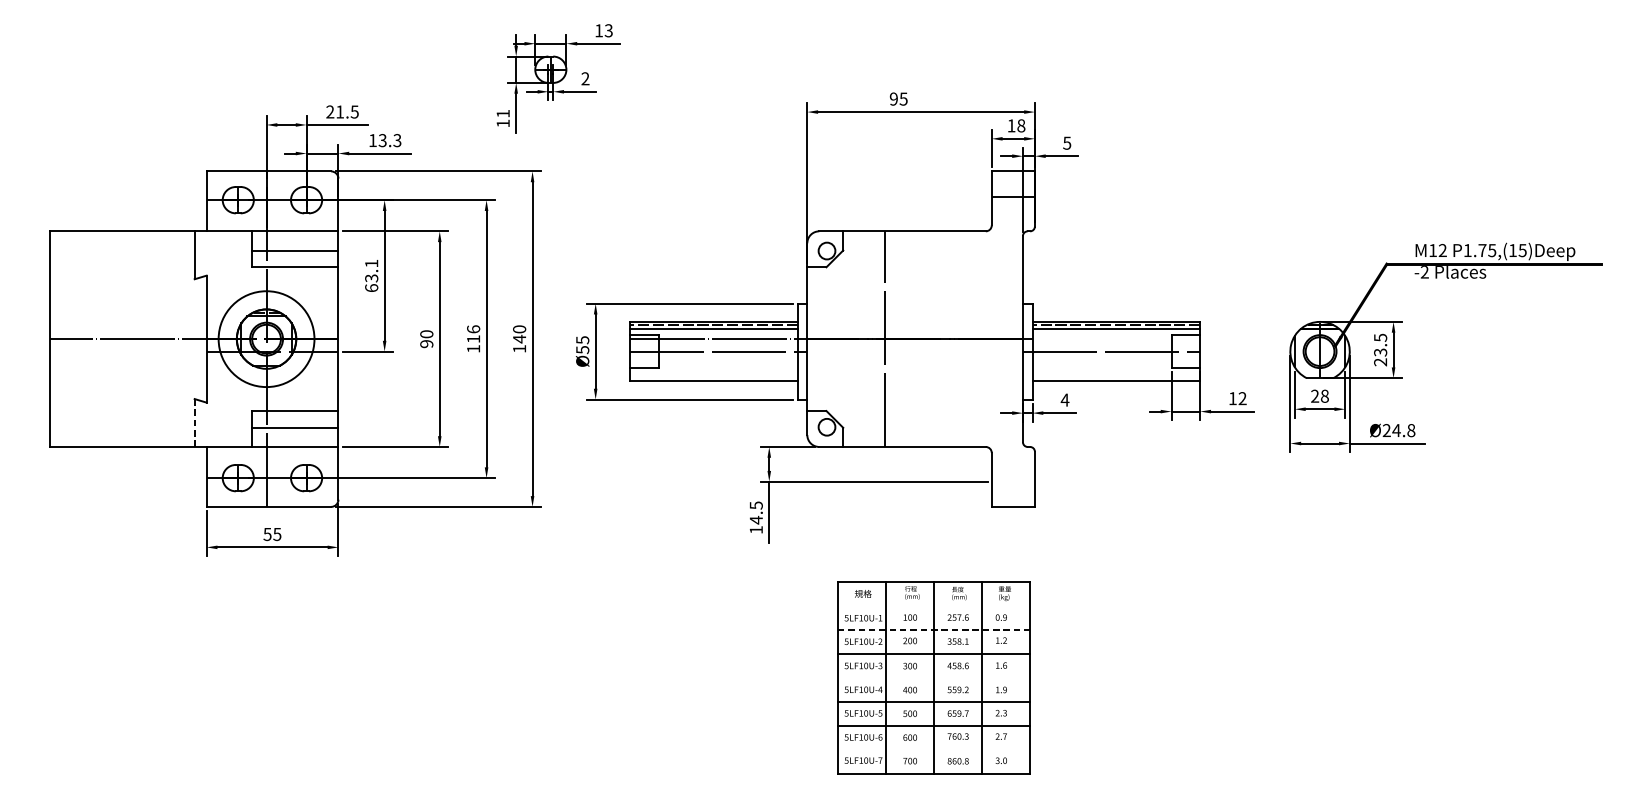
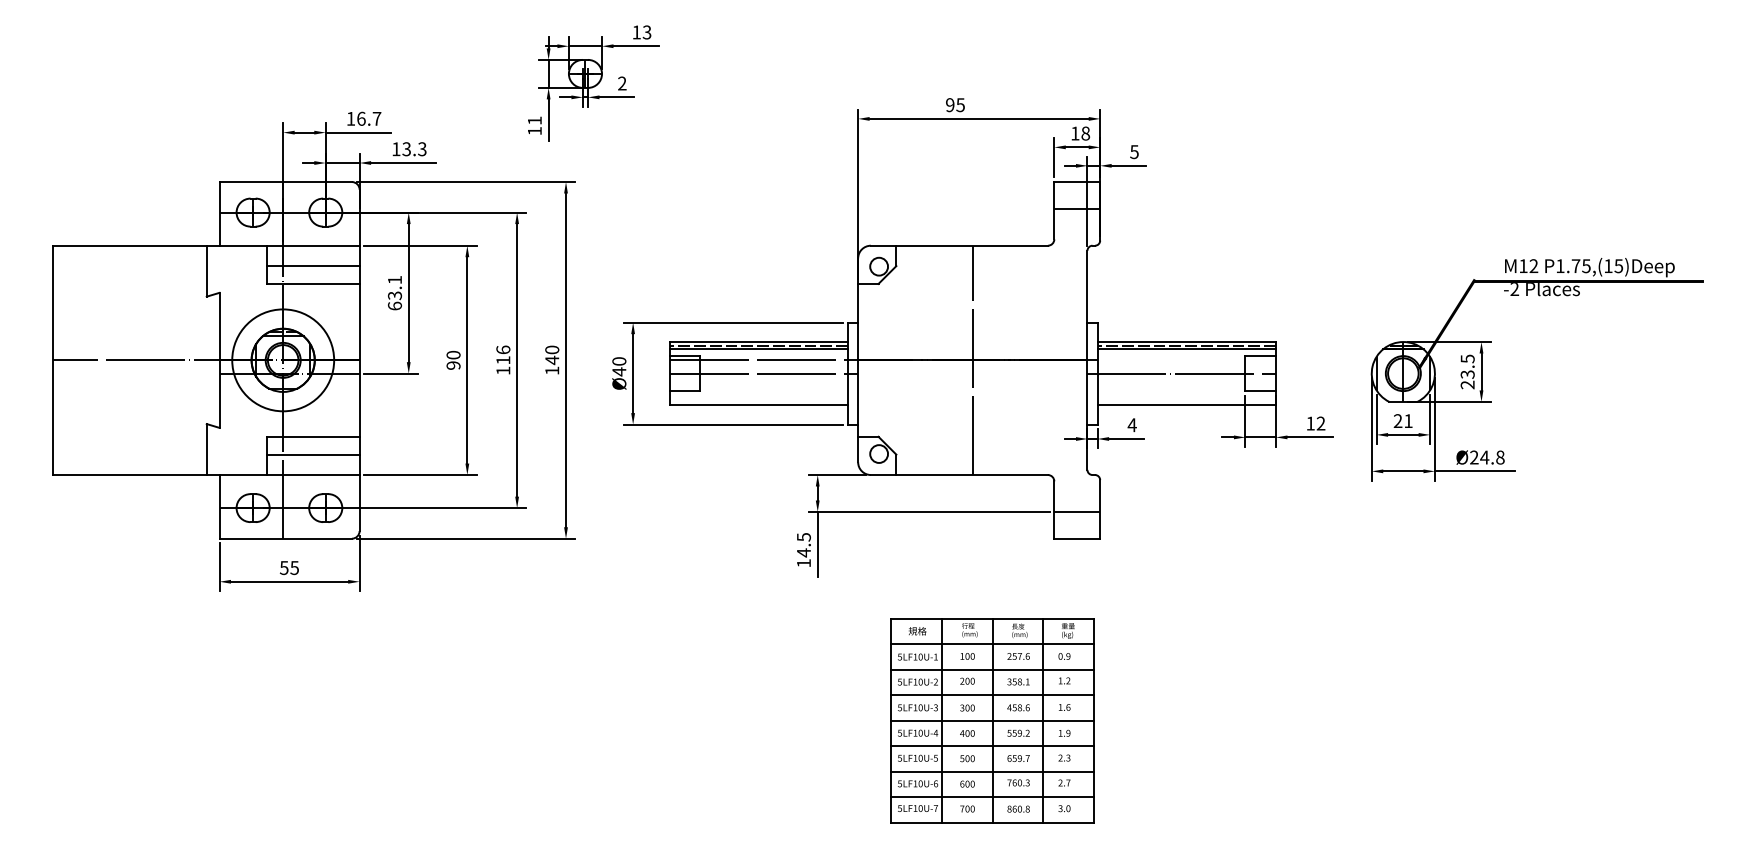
text: (342, 111) -> (363, 118), 21.5 -> 16.7
line: (884, 339) -> (972, 360), moved
text: (582, 344) -> (619, 366), Ø55 -> Ø40
text: (1324, 396) -> (1408, 421), 28 -> 21
line: (194, 422) -> (206, 449), dashed -> solid
line: (1013, 481) -> (1077, 511), added
line: (933, 606) -> (992, 644), added
line: (933, 629) -> (992, 669), dashed -> solid
line: (933, 677) -> (992, 720), added
line: (933, 750) -> (992, 797), added

